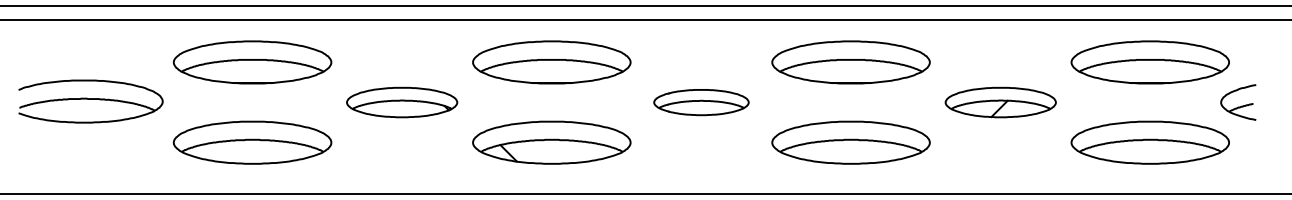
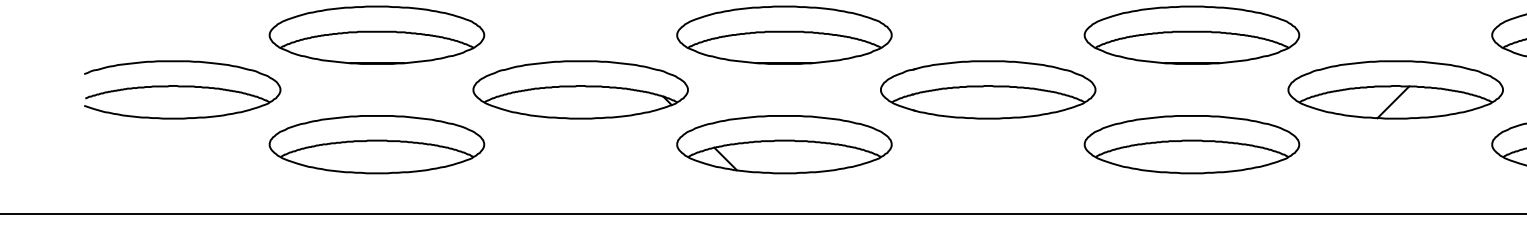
part: (90, 101) -> (182, 89), moved
part: (401, 102) -> (579, 89), size x1.43
part: (701, 102) -> (988, 89), size x1.67
part: (1000, 102) -> (1395, 89), size x1.43

